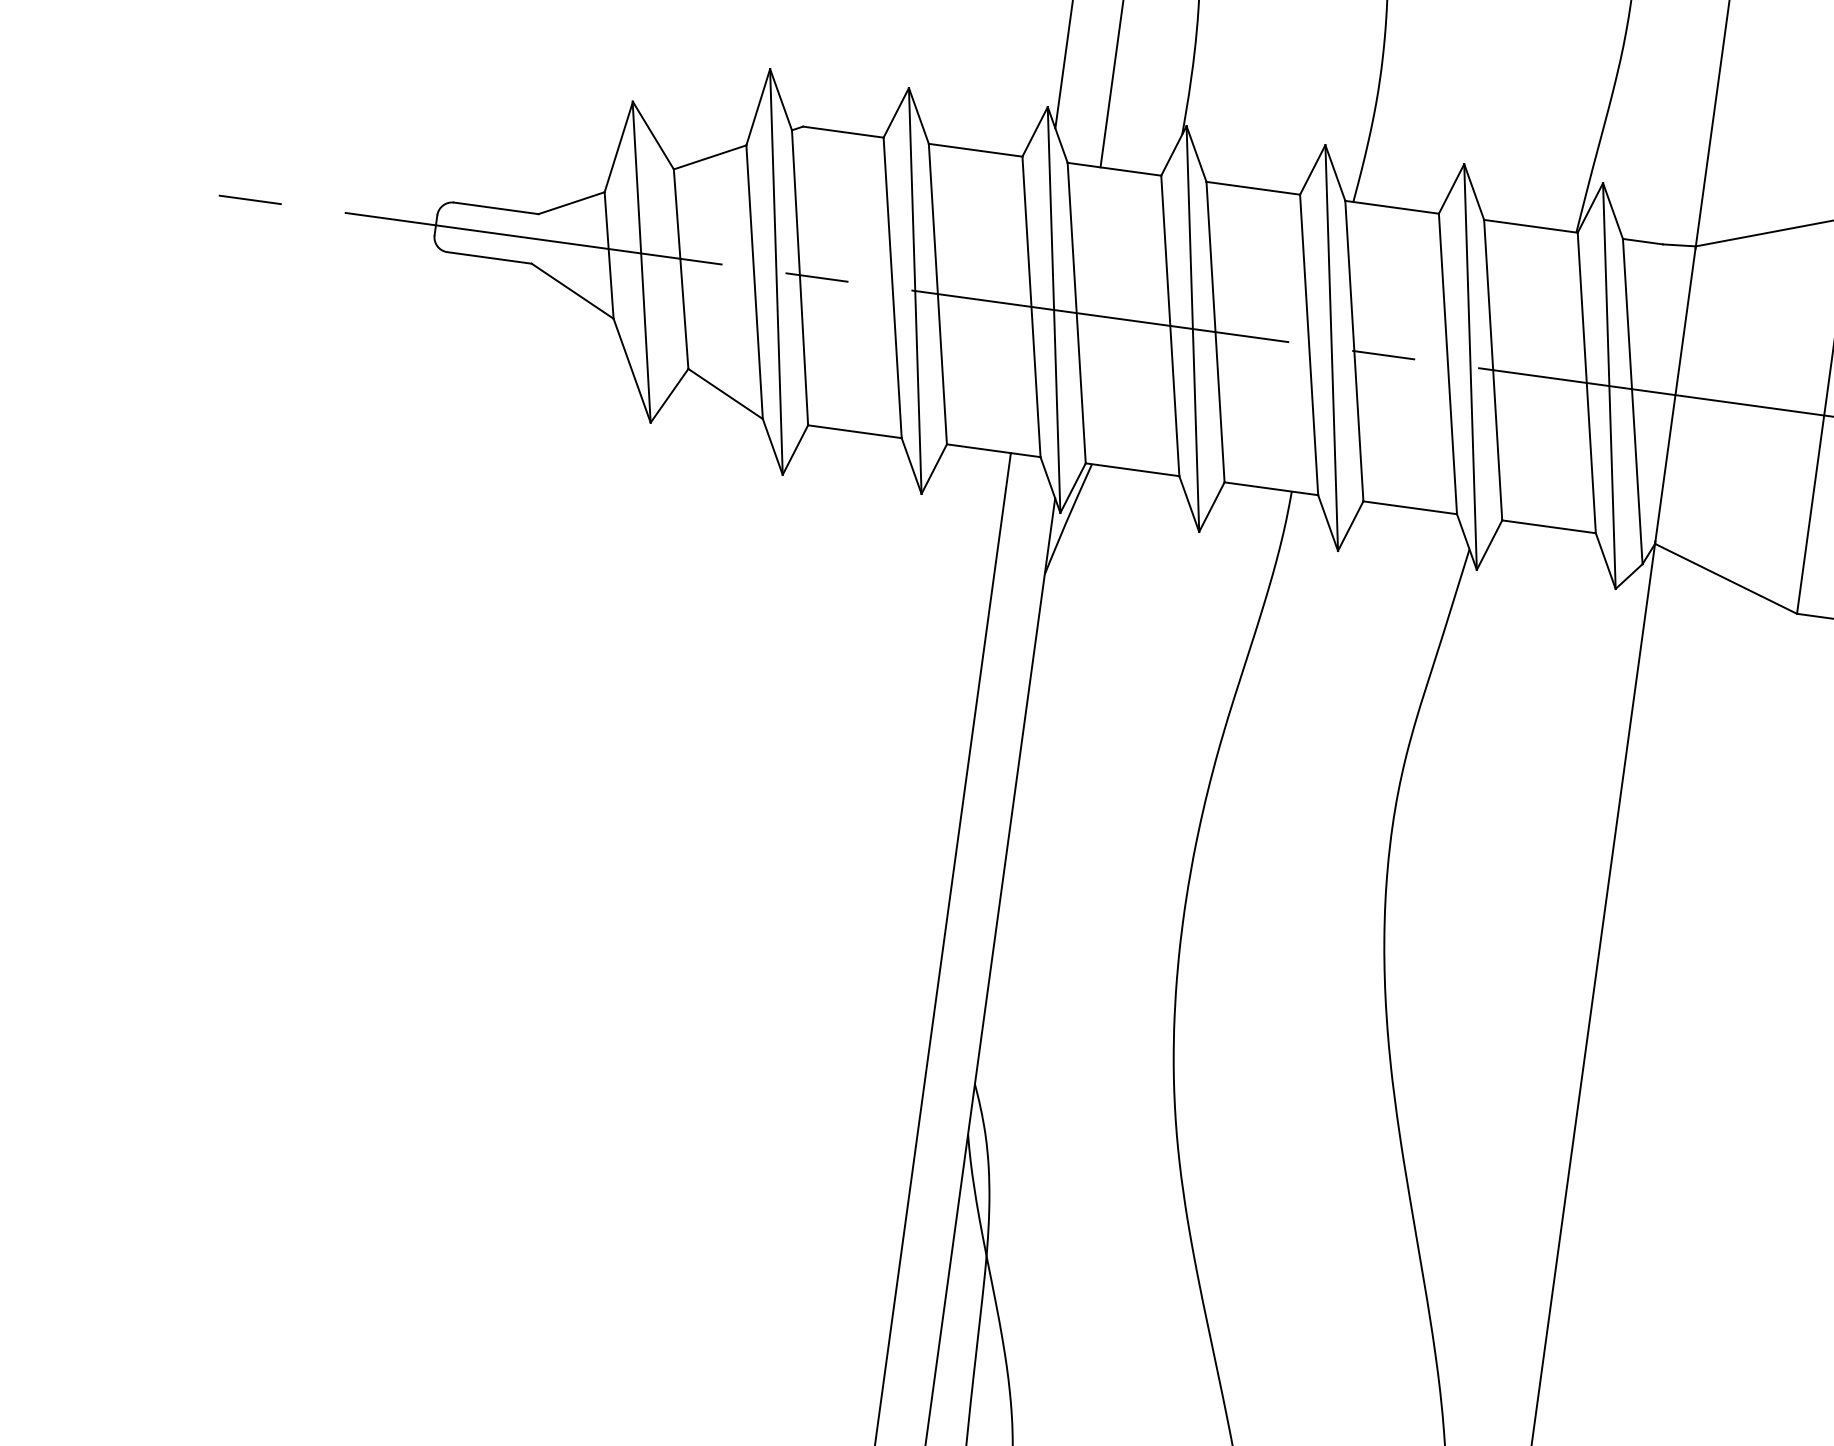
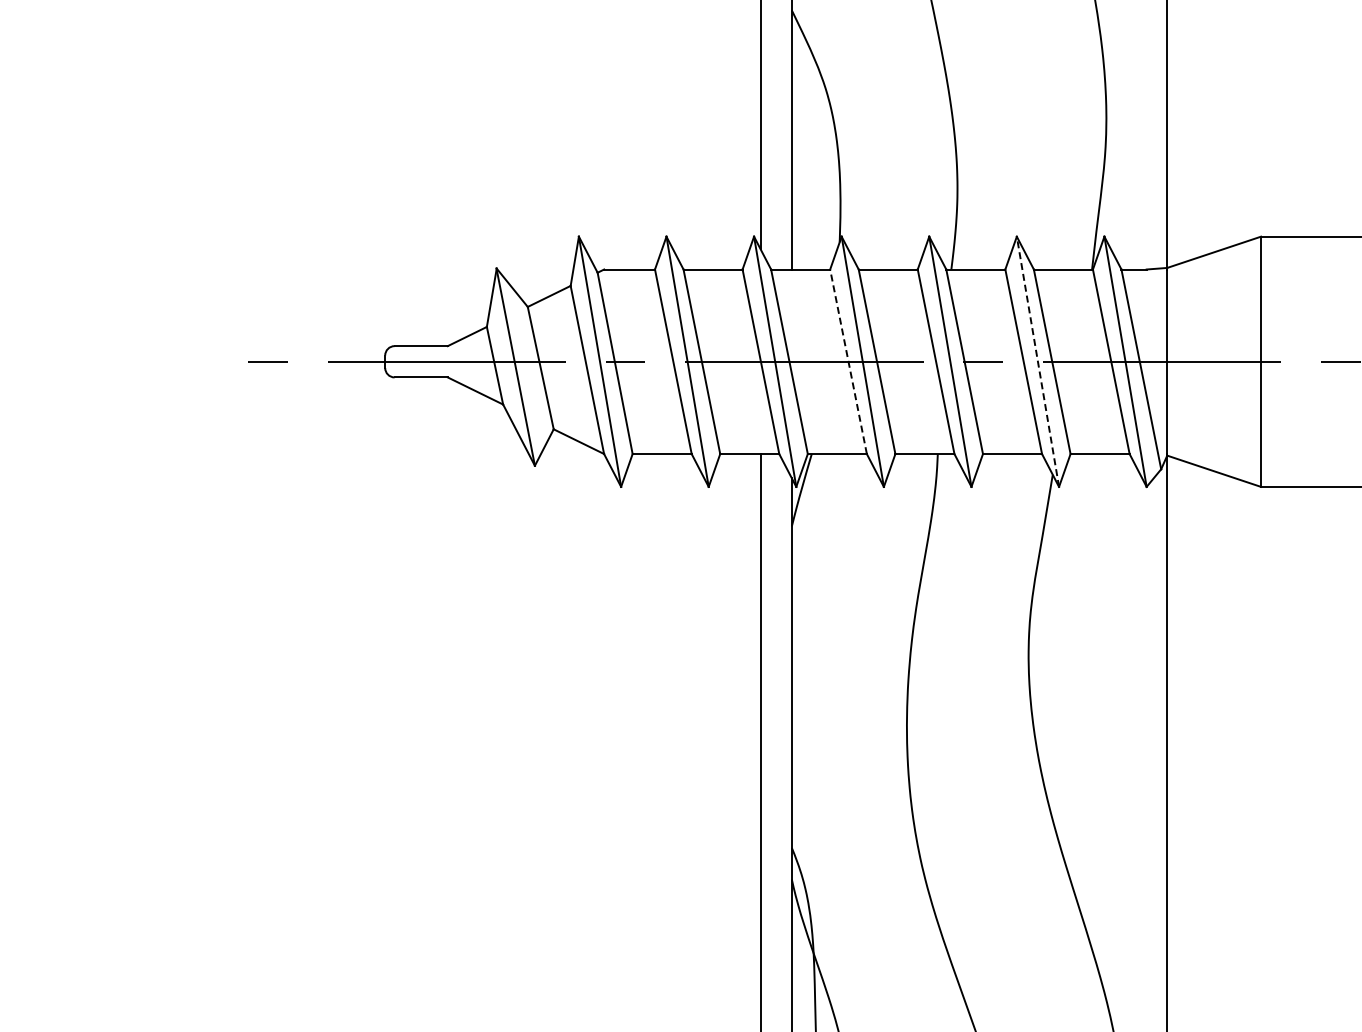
line: (1170, 325) -> (848, 361), solid -> dashed
line: (1469, 366) -> (1037, 361), solid -> dashed

